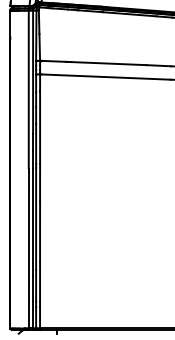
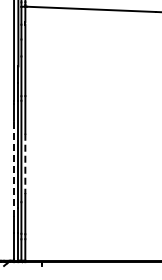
line: (40, 232) -> (25, 164), solid -> dashed
line: (28, 236) -> (13, 168), solid -> dashed

